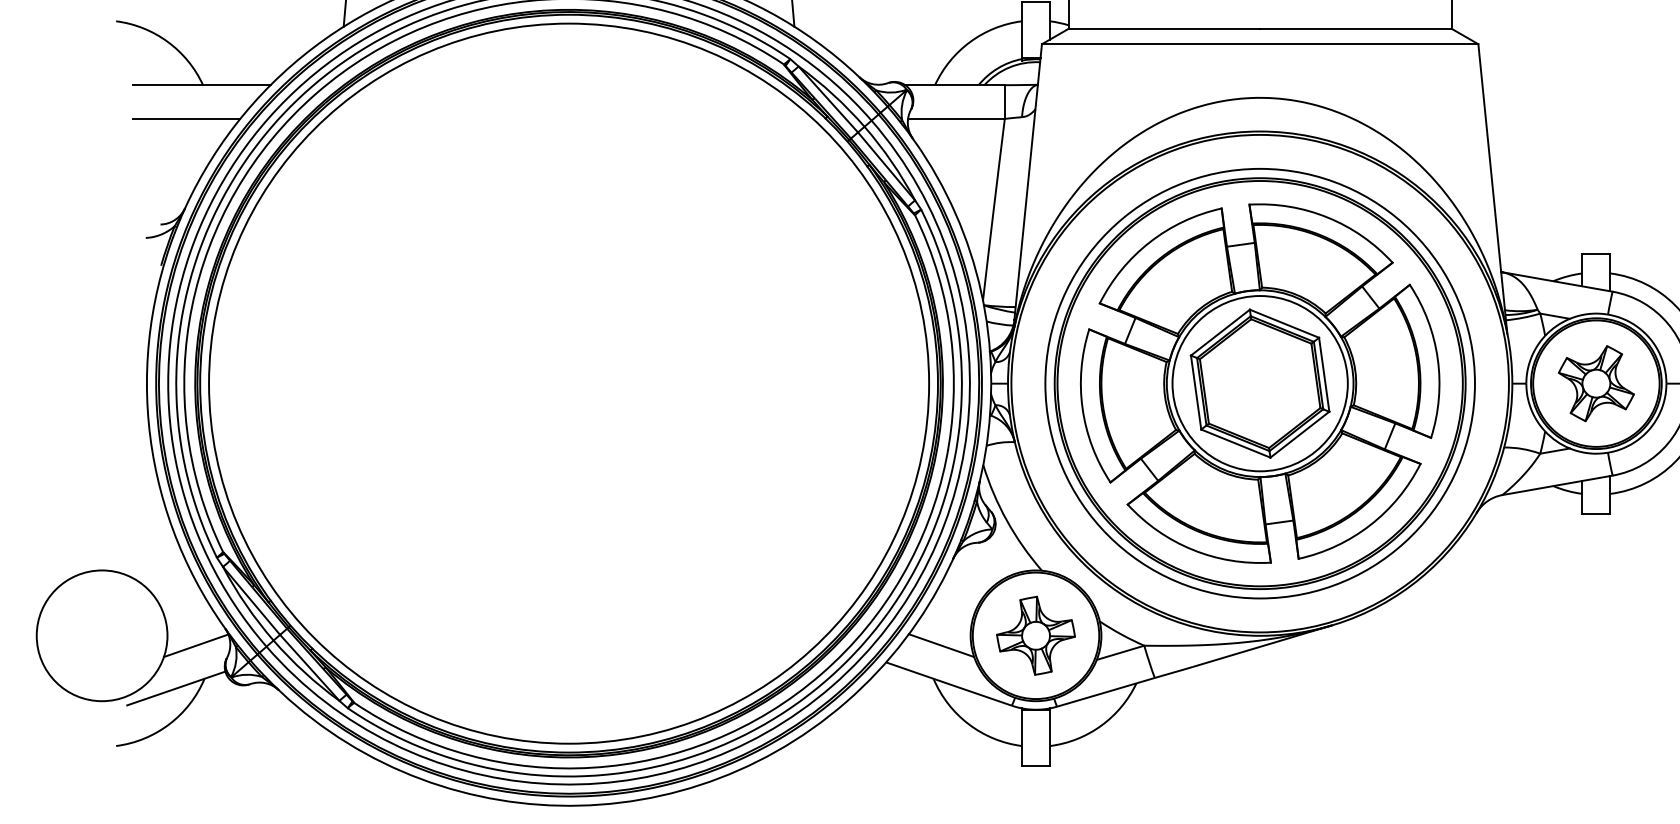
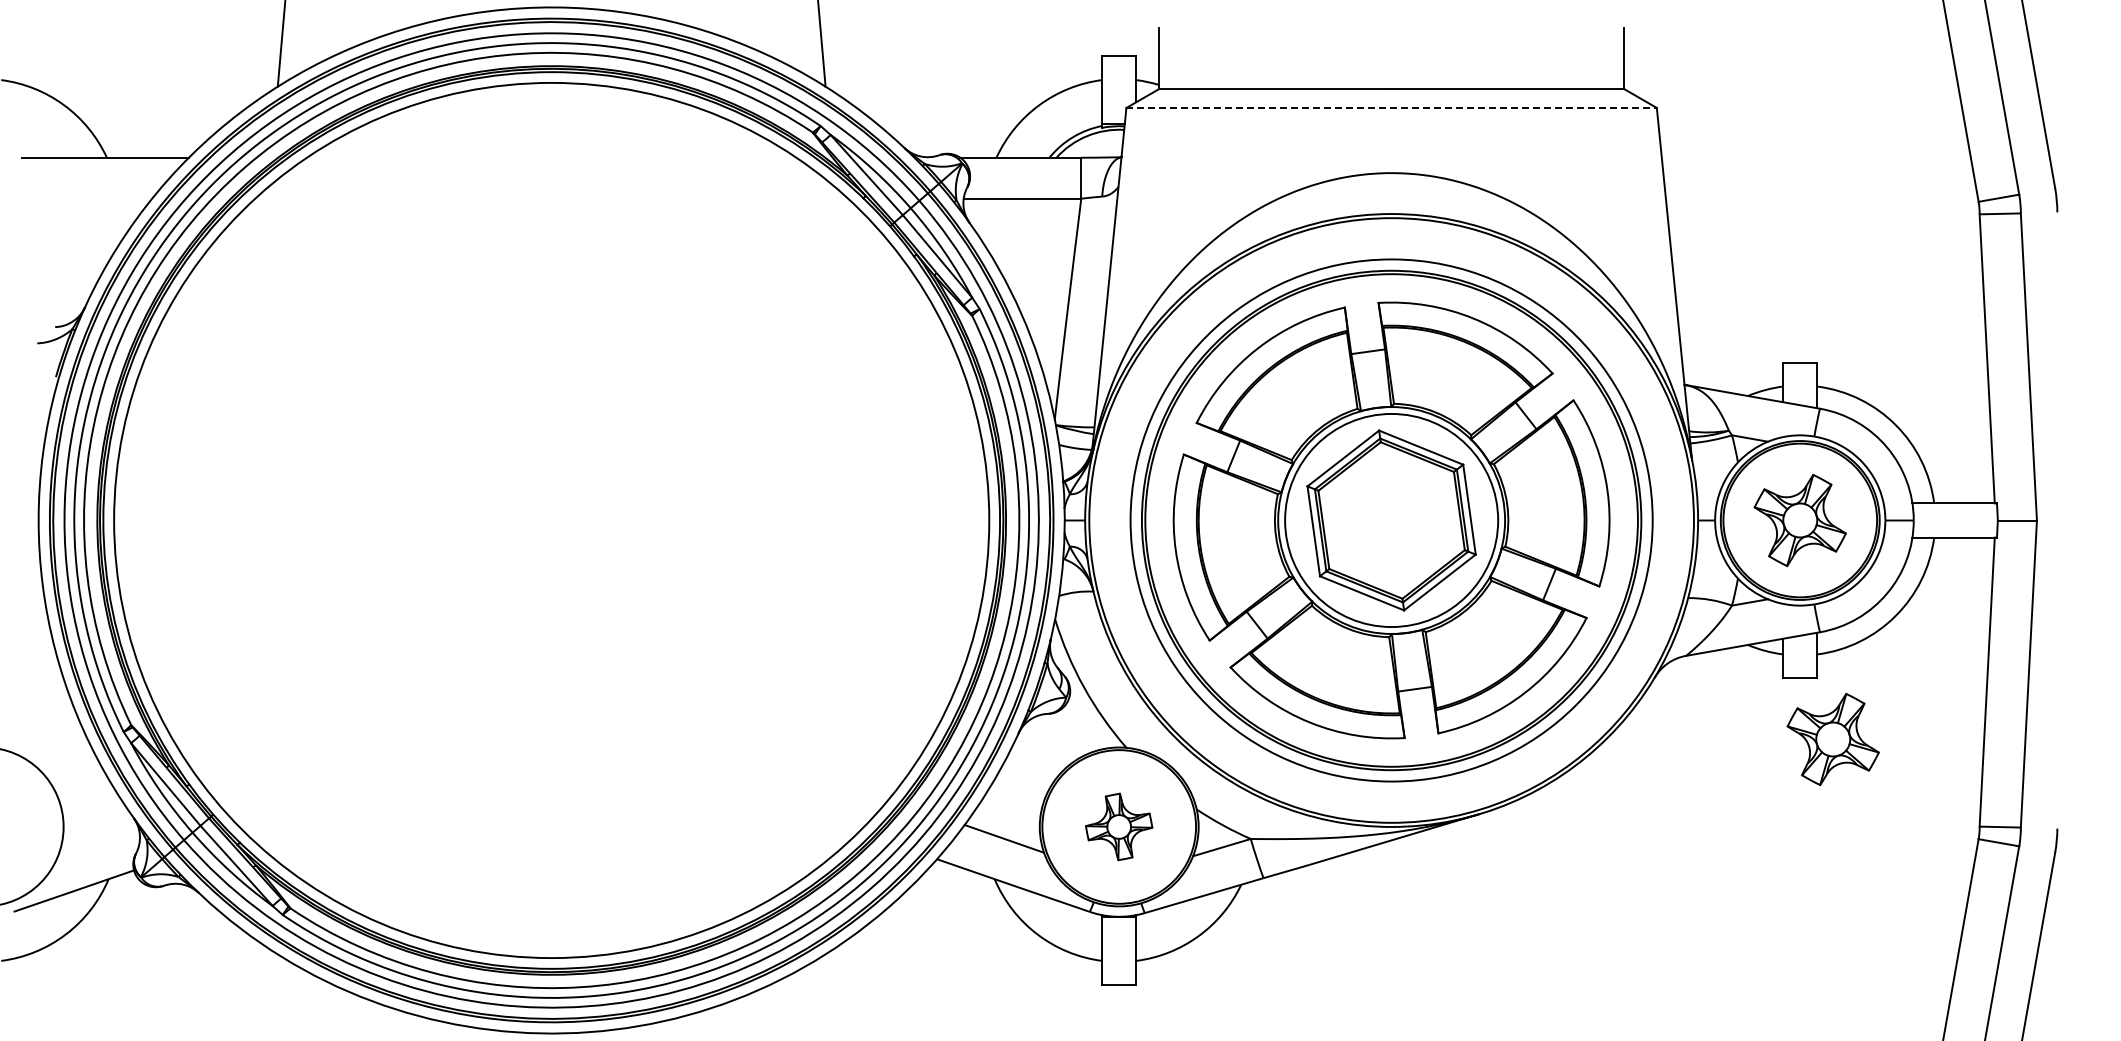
line: (1260, 43) -> (1392, 107), solid -> dashed
line: (187, 118) -> (87, 198), removed
part: (1622, 563) -> (1832, 739), added
part: (1035, 635) -> (1118, 826), size x0.7
line: (196, 645) -> (98, 838), removed

